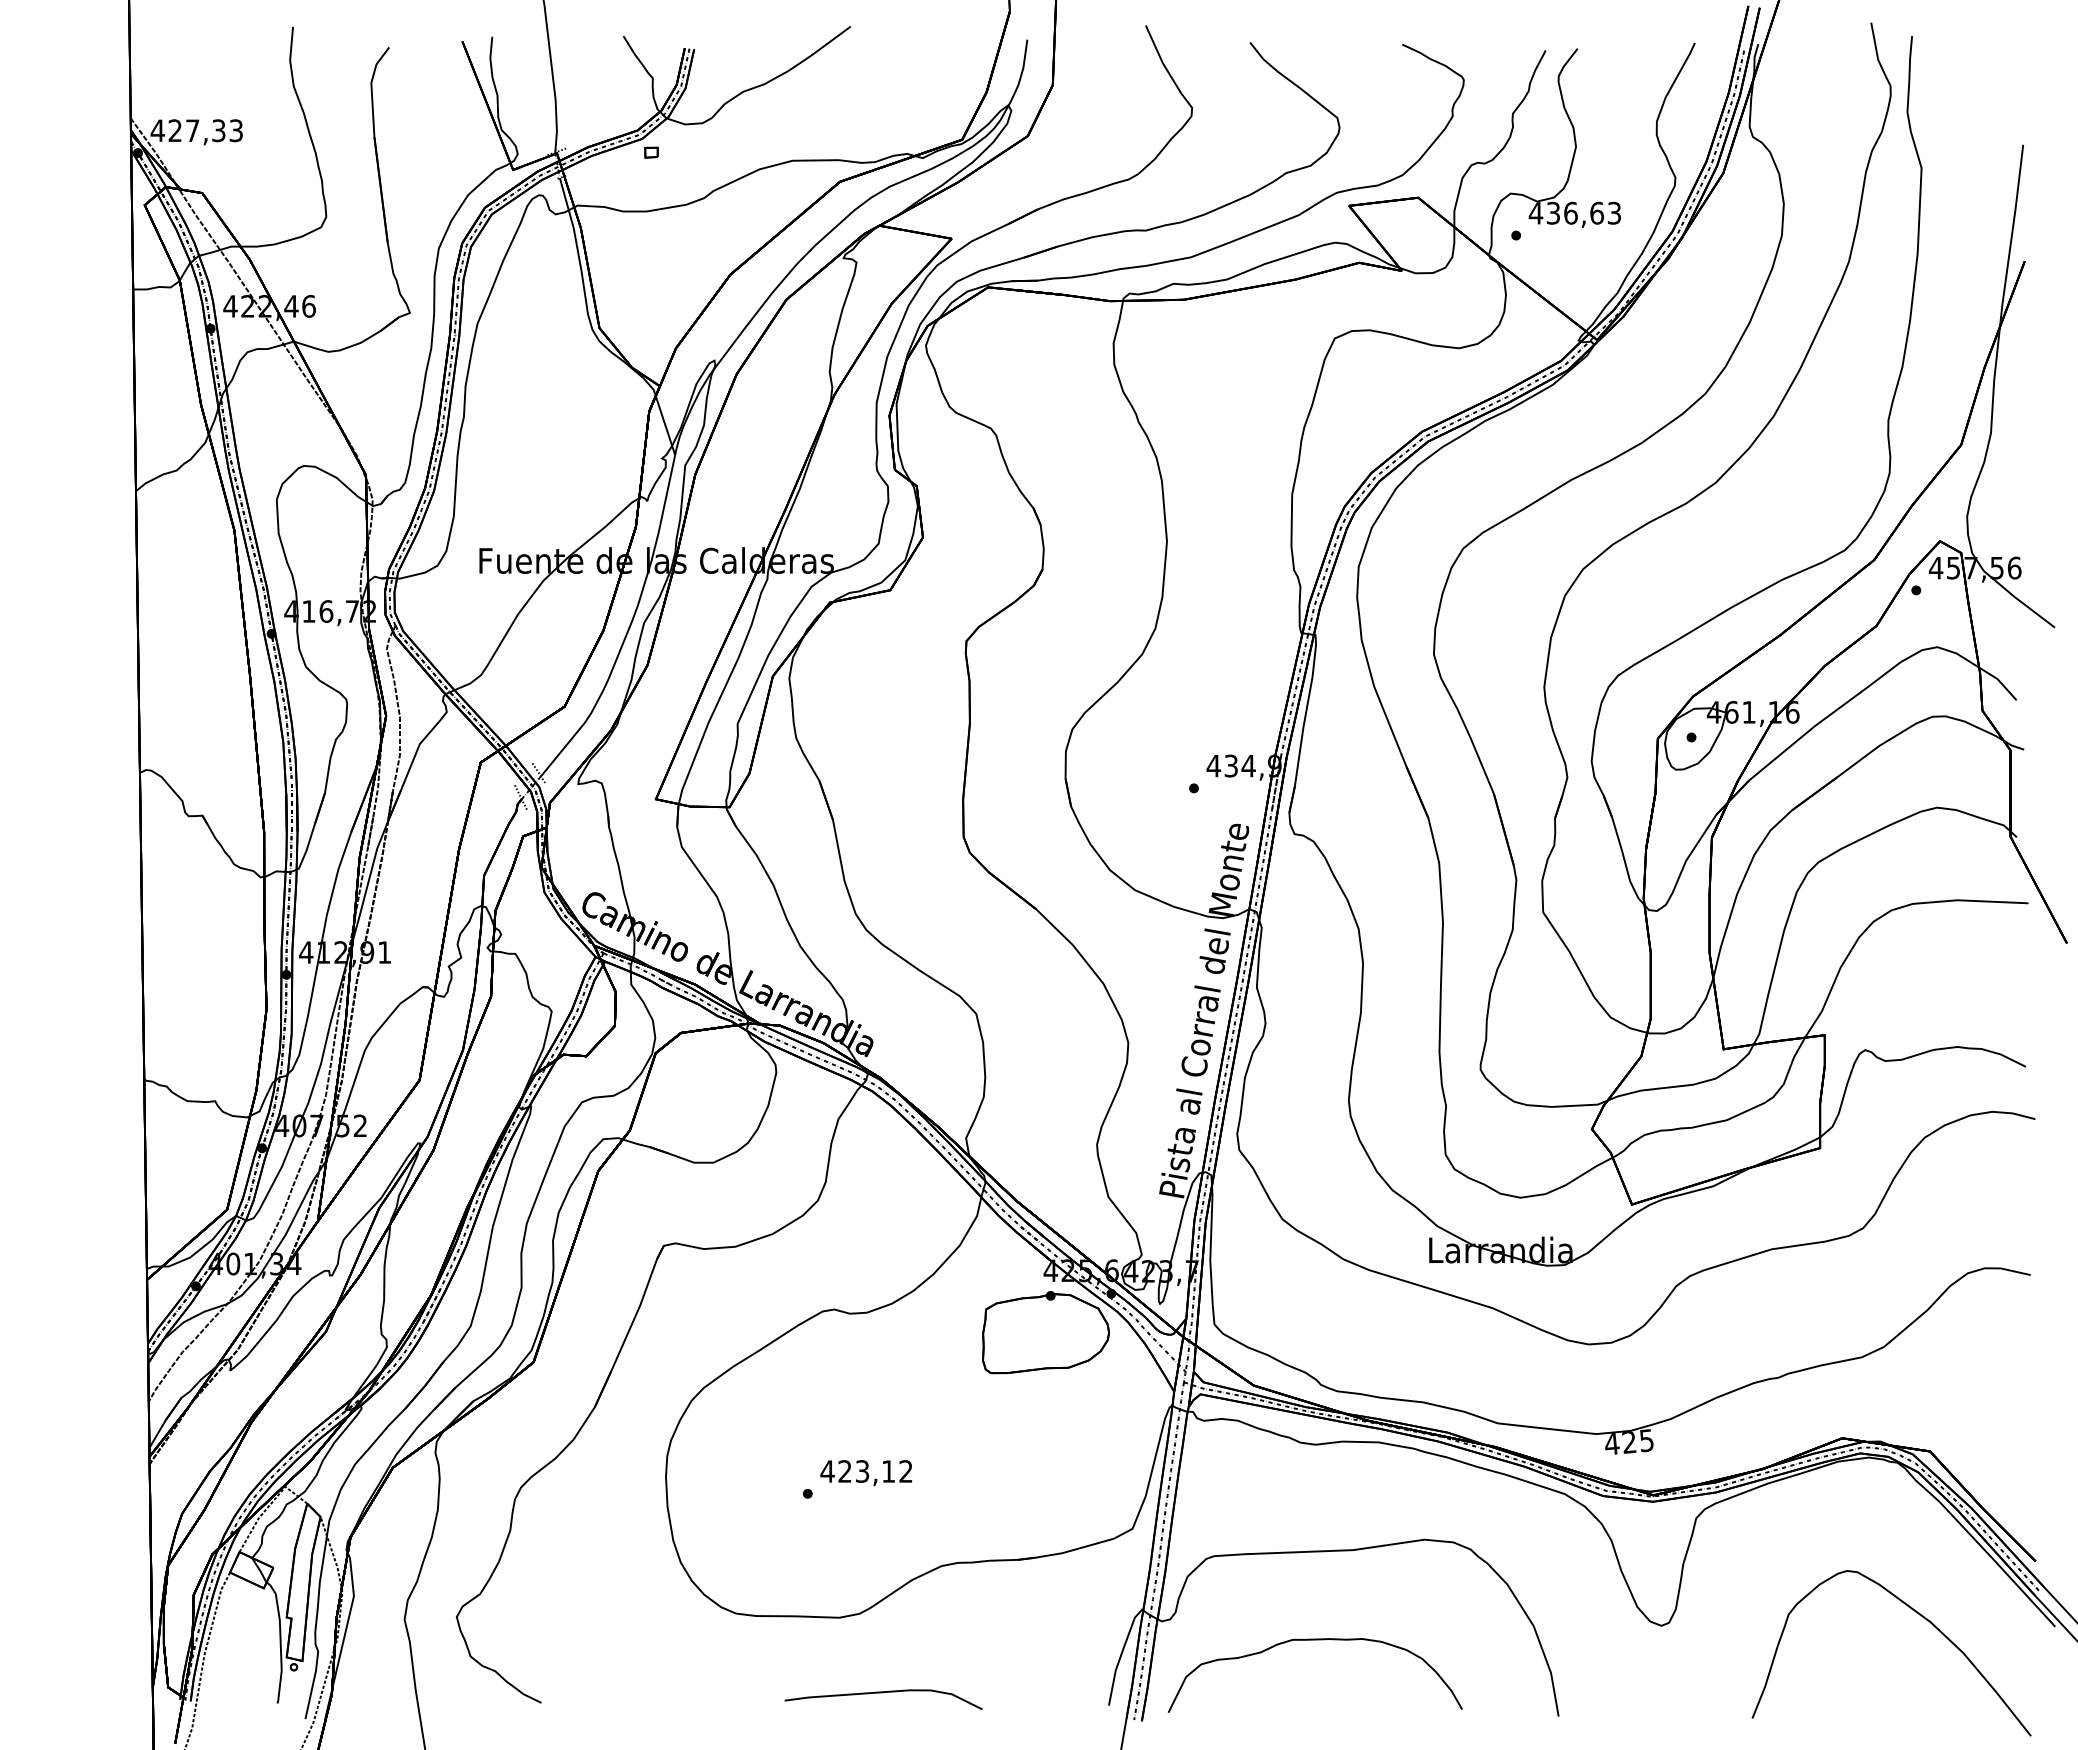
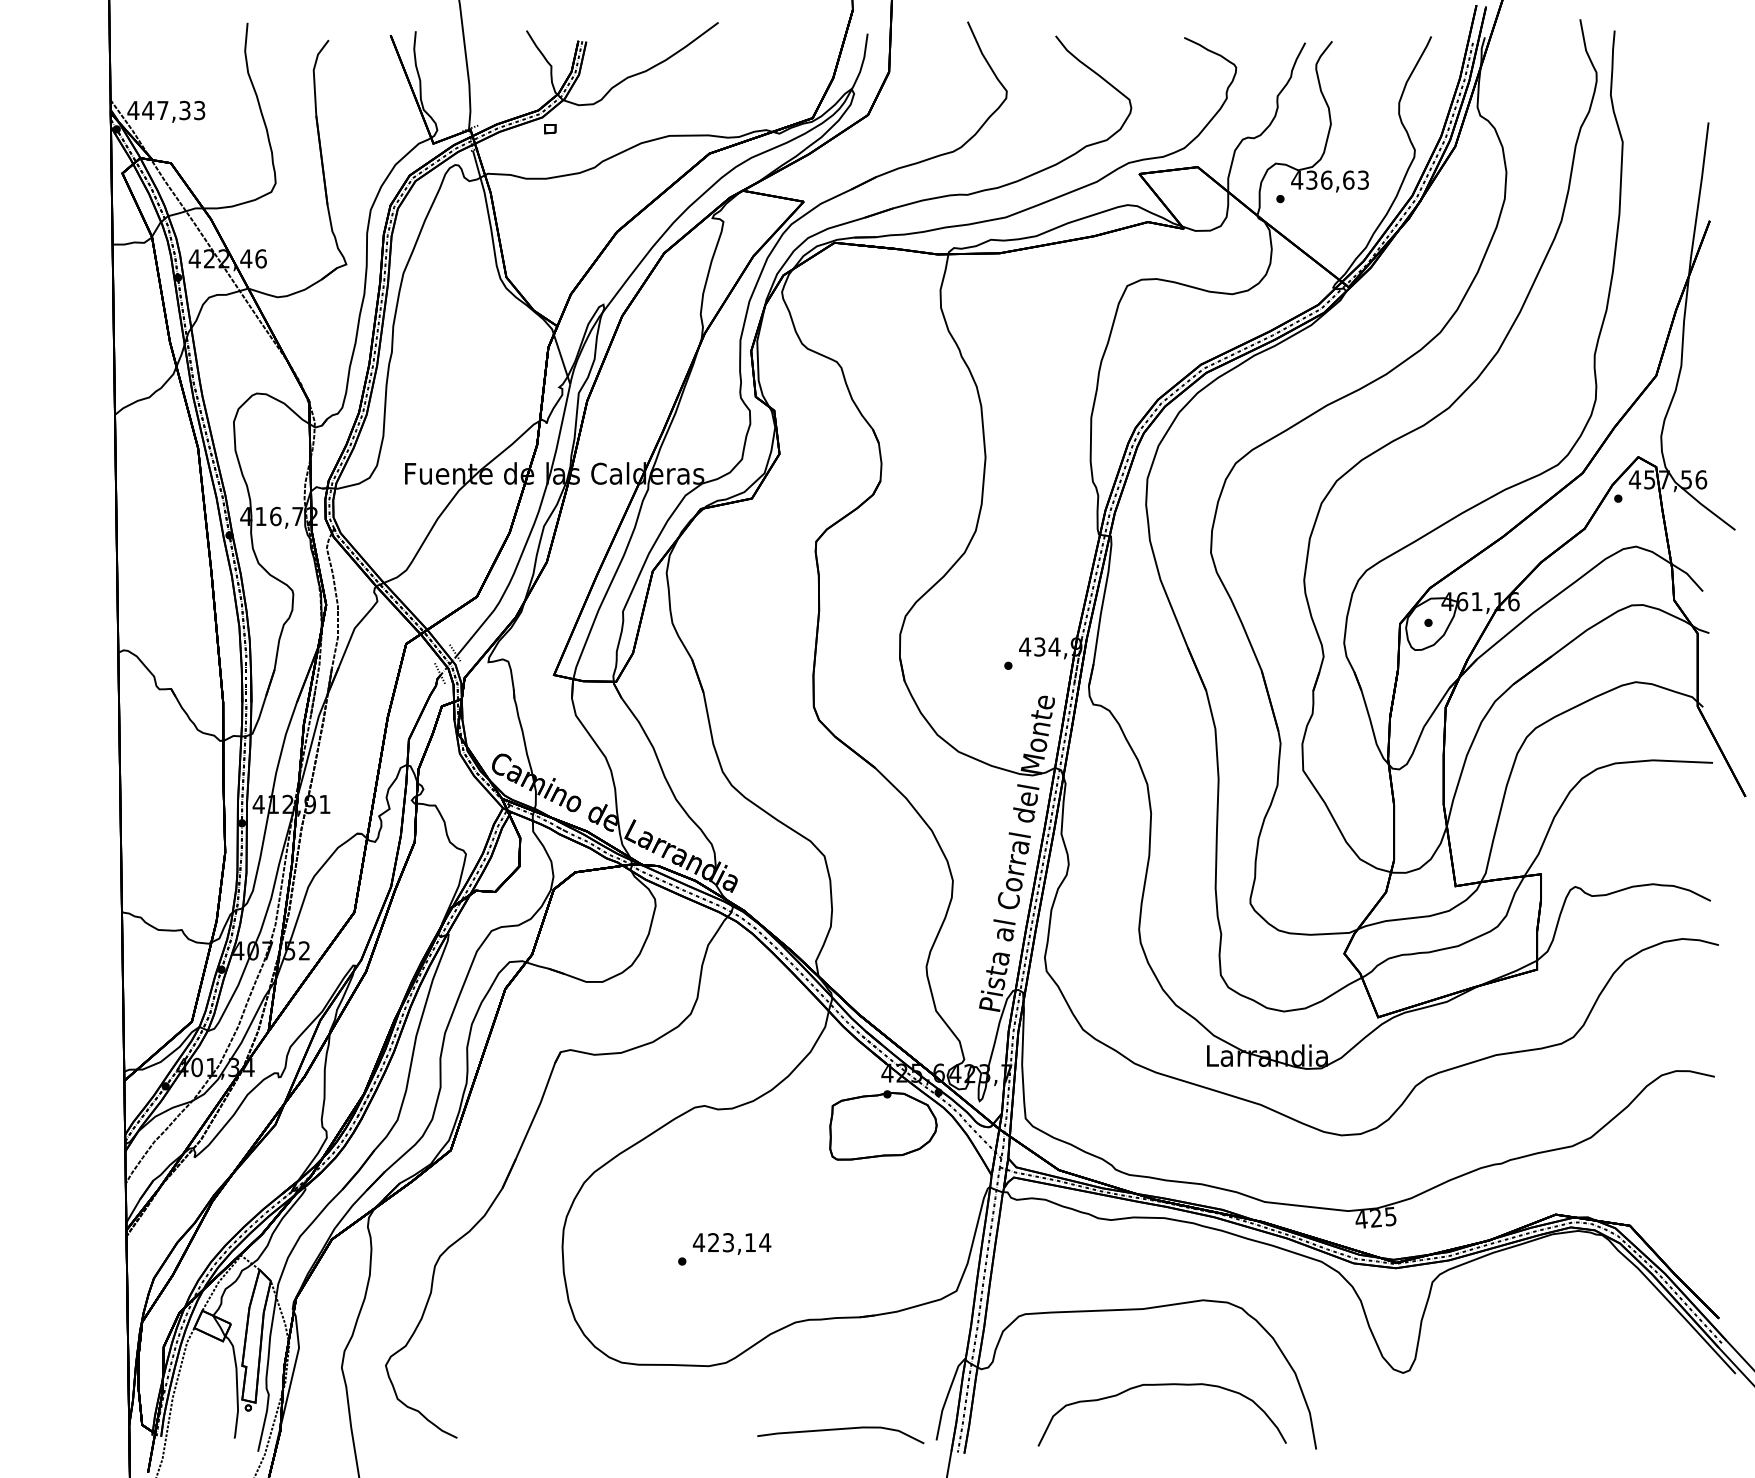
text: (175, 130) -> (148, 110), 427,33 -> 447,33
text: (905, 1471) -> (764, 1242), 423,12 -> 423,14
curve: (1919, 1615) -> (1620, 1364), removed
curve: (1314, 1640) -> (1161, 1385), moved
curve: (883, 1693) -> (840, 1430), moved

